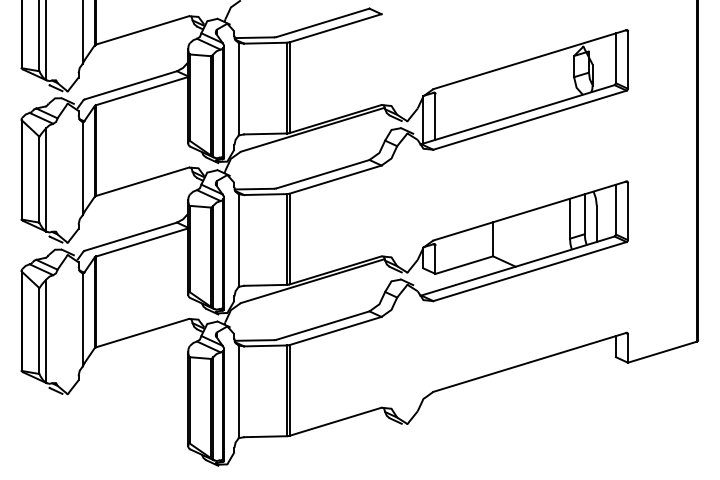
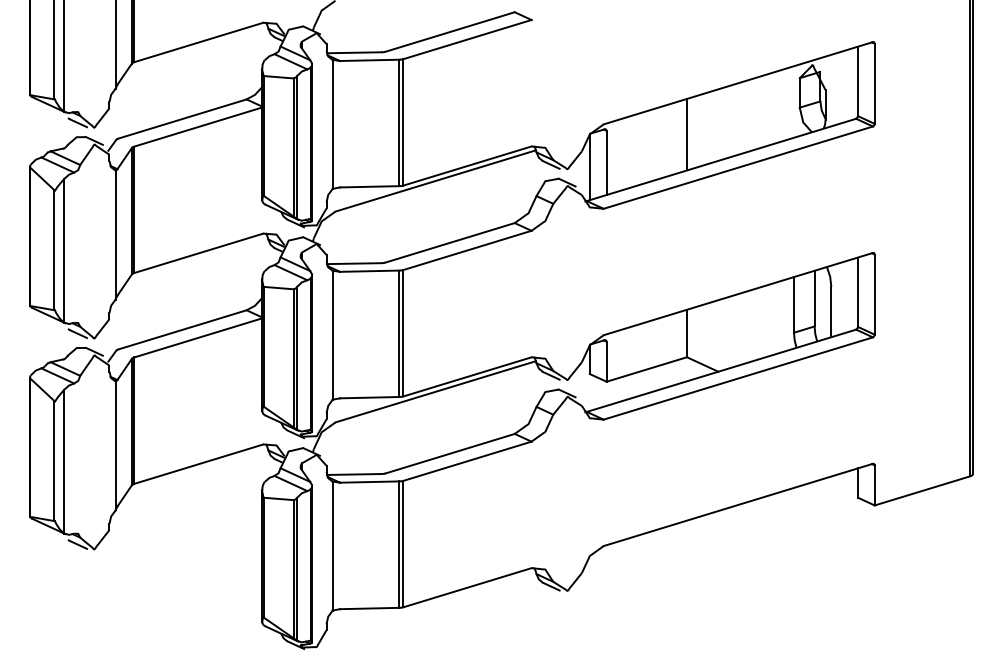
line: (492, 96) -> (686, 134), added

